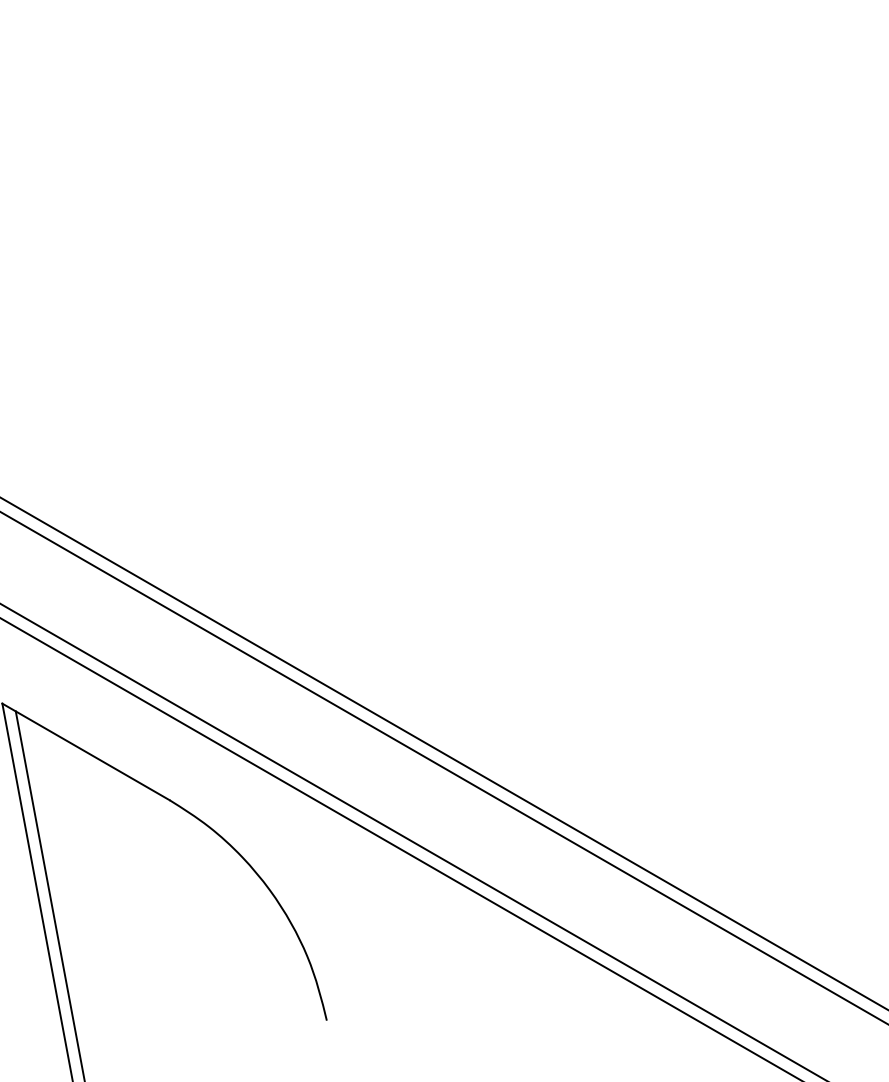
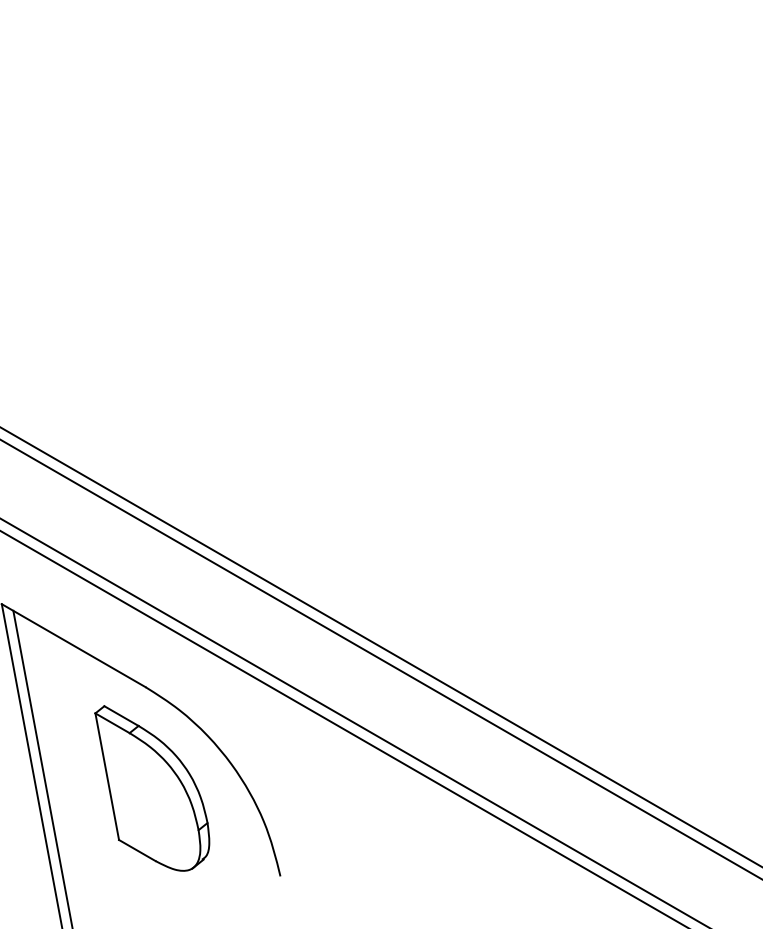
part: (177, 918) -> (152, 788), added

